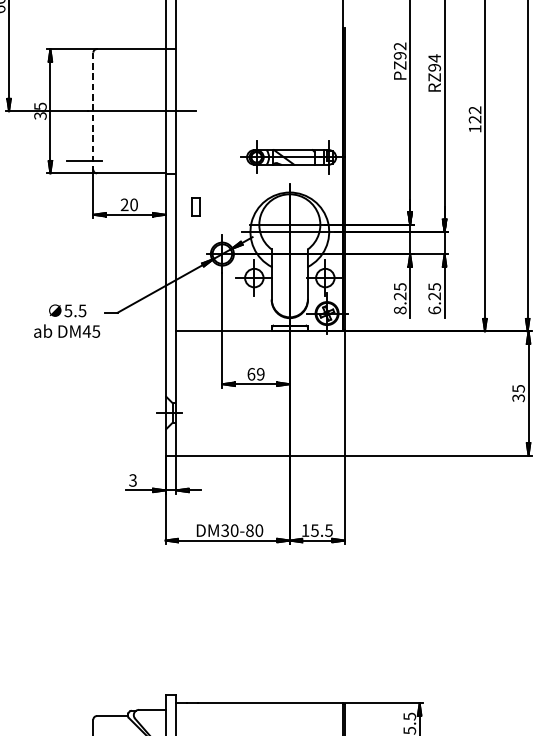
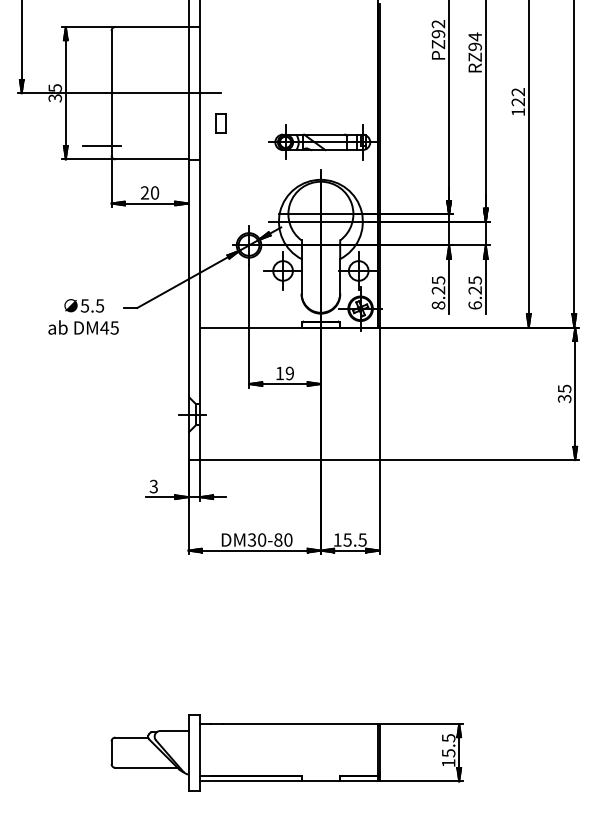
line: (93, 111) -> (111, 93), dashed -> solid
part: (195, 207) -> (220, 123), moved
text: (251, 374) -> (280, 373), 69 -> 19

